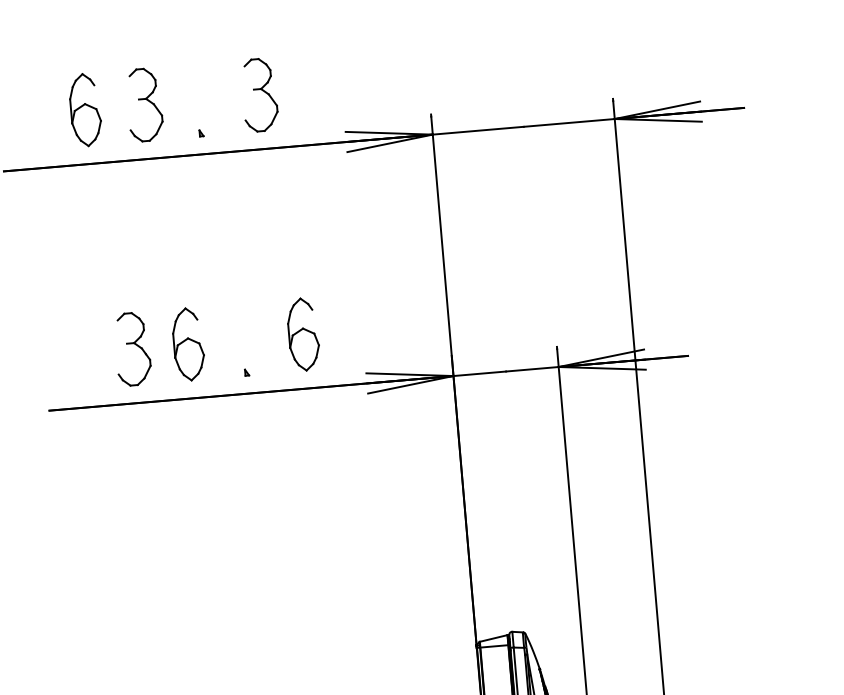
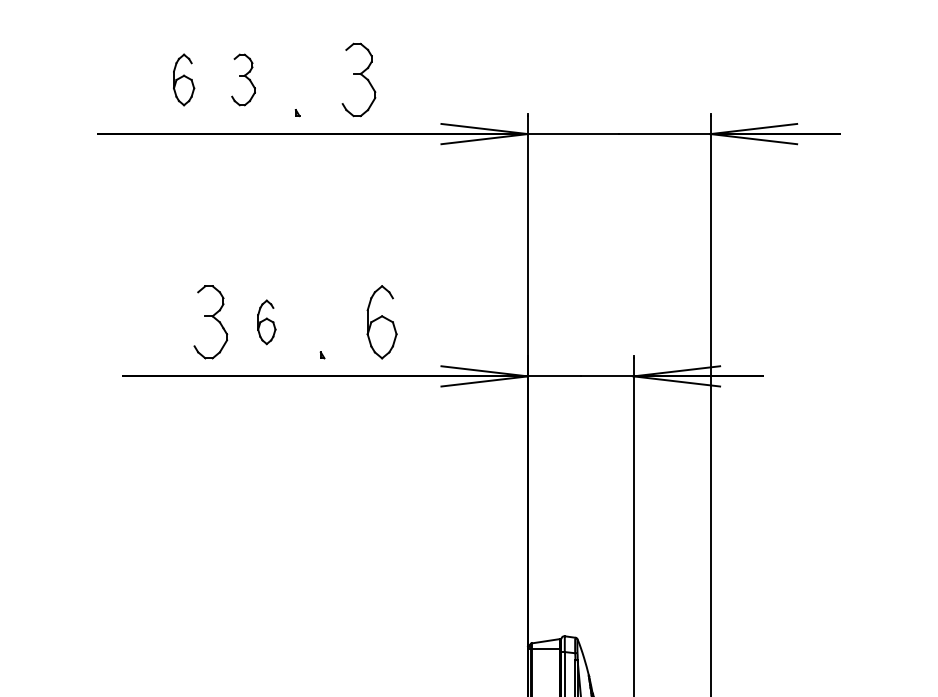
part: (144, 104) -> (243, 79), size x0.7
part: (84, 109) -> (183, 79), size x0.7
part: (188, 344) -> (266, 322), size x0.6

